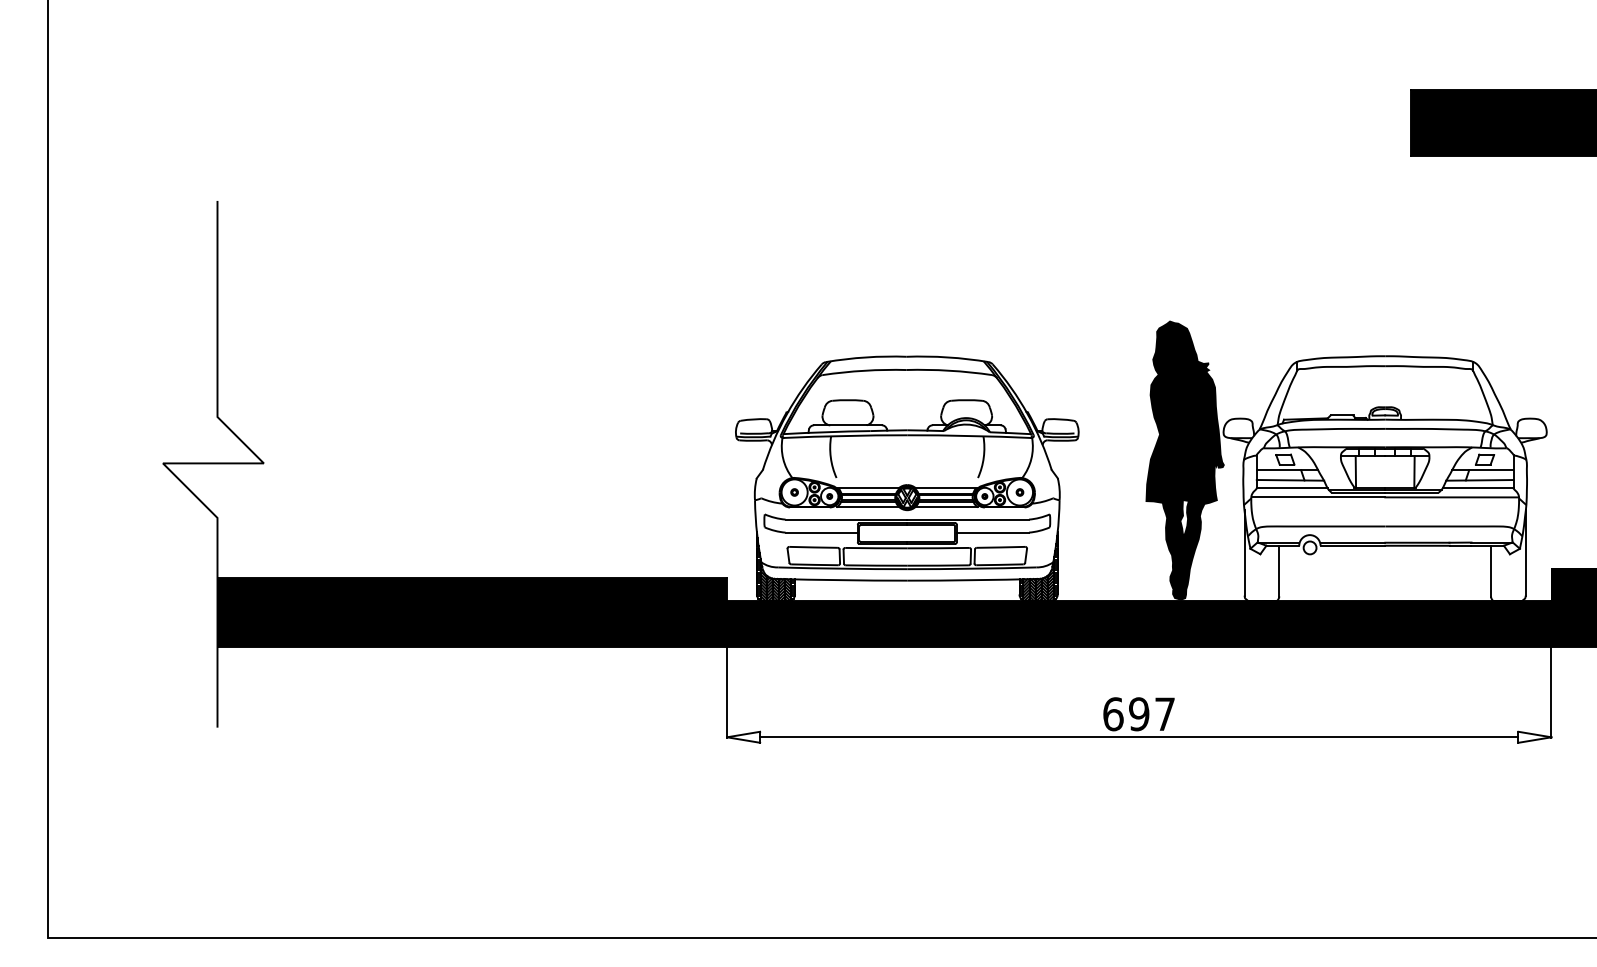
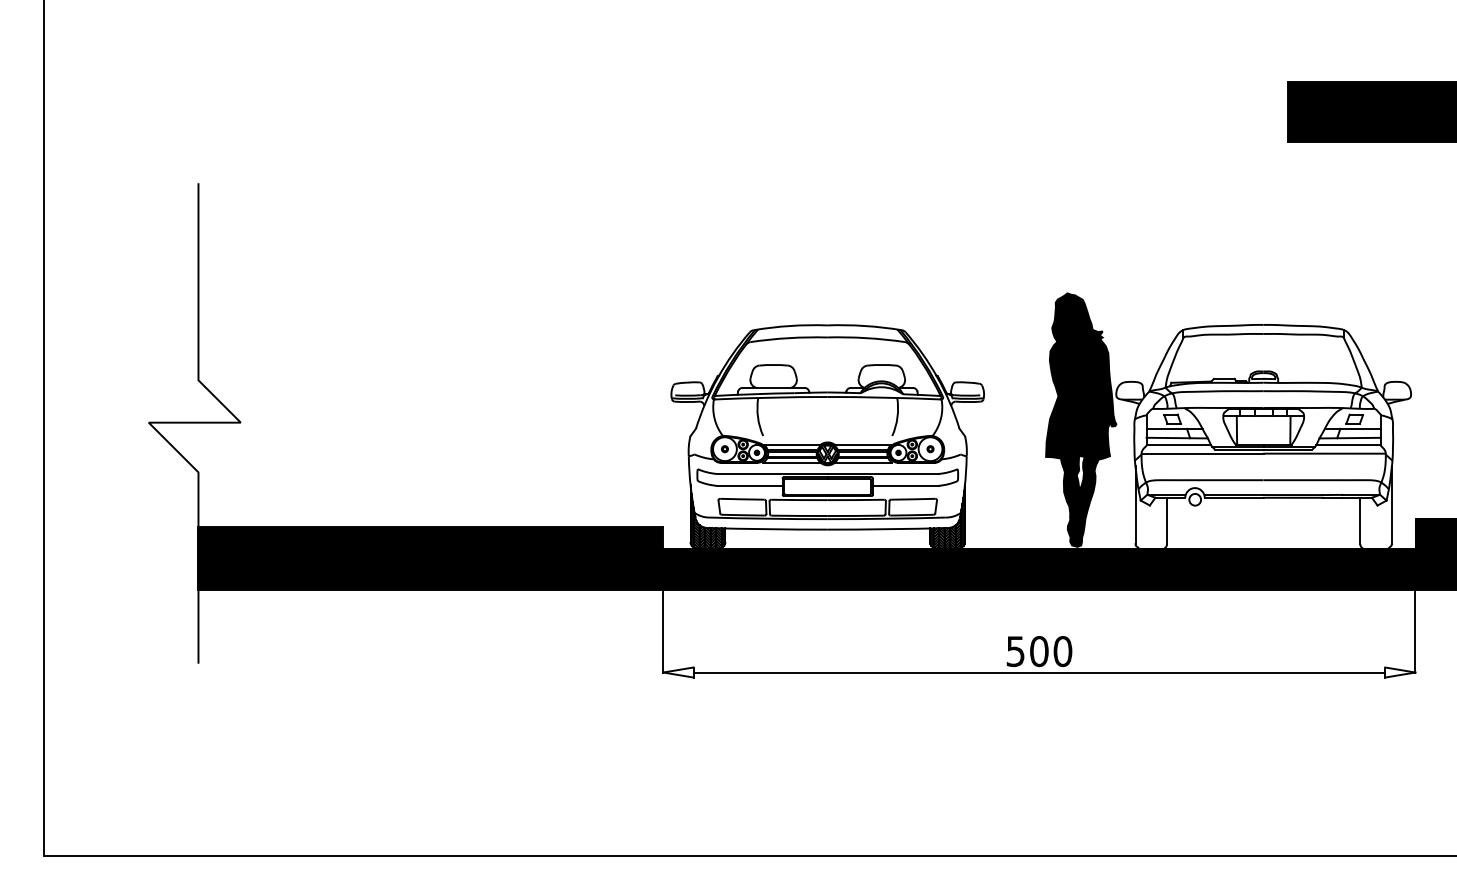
text: (1139, 714) -> (1039, 651), 697 -> 500

